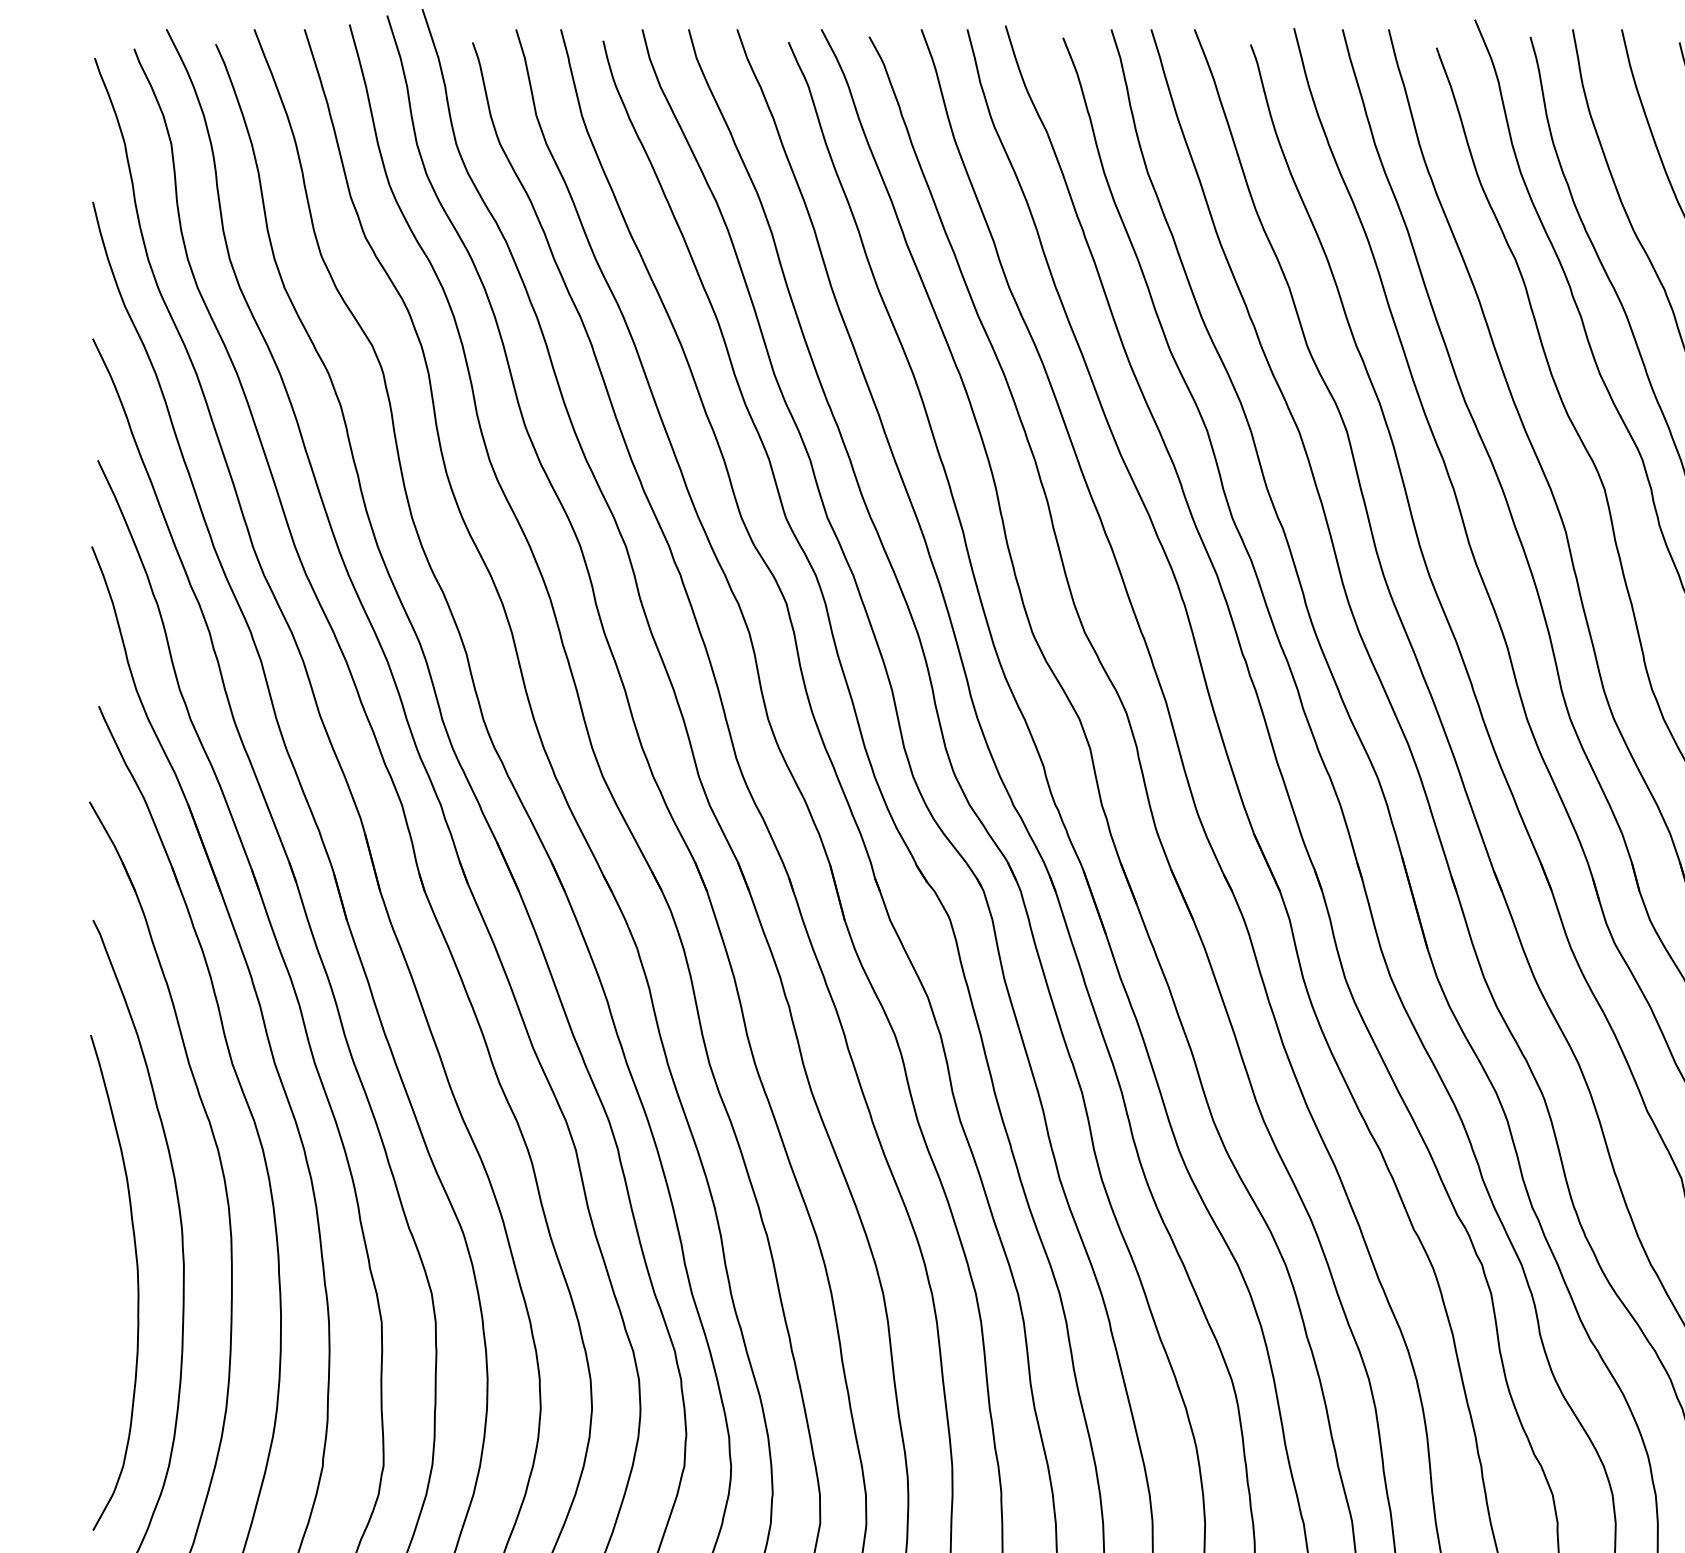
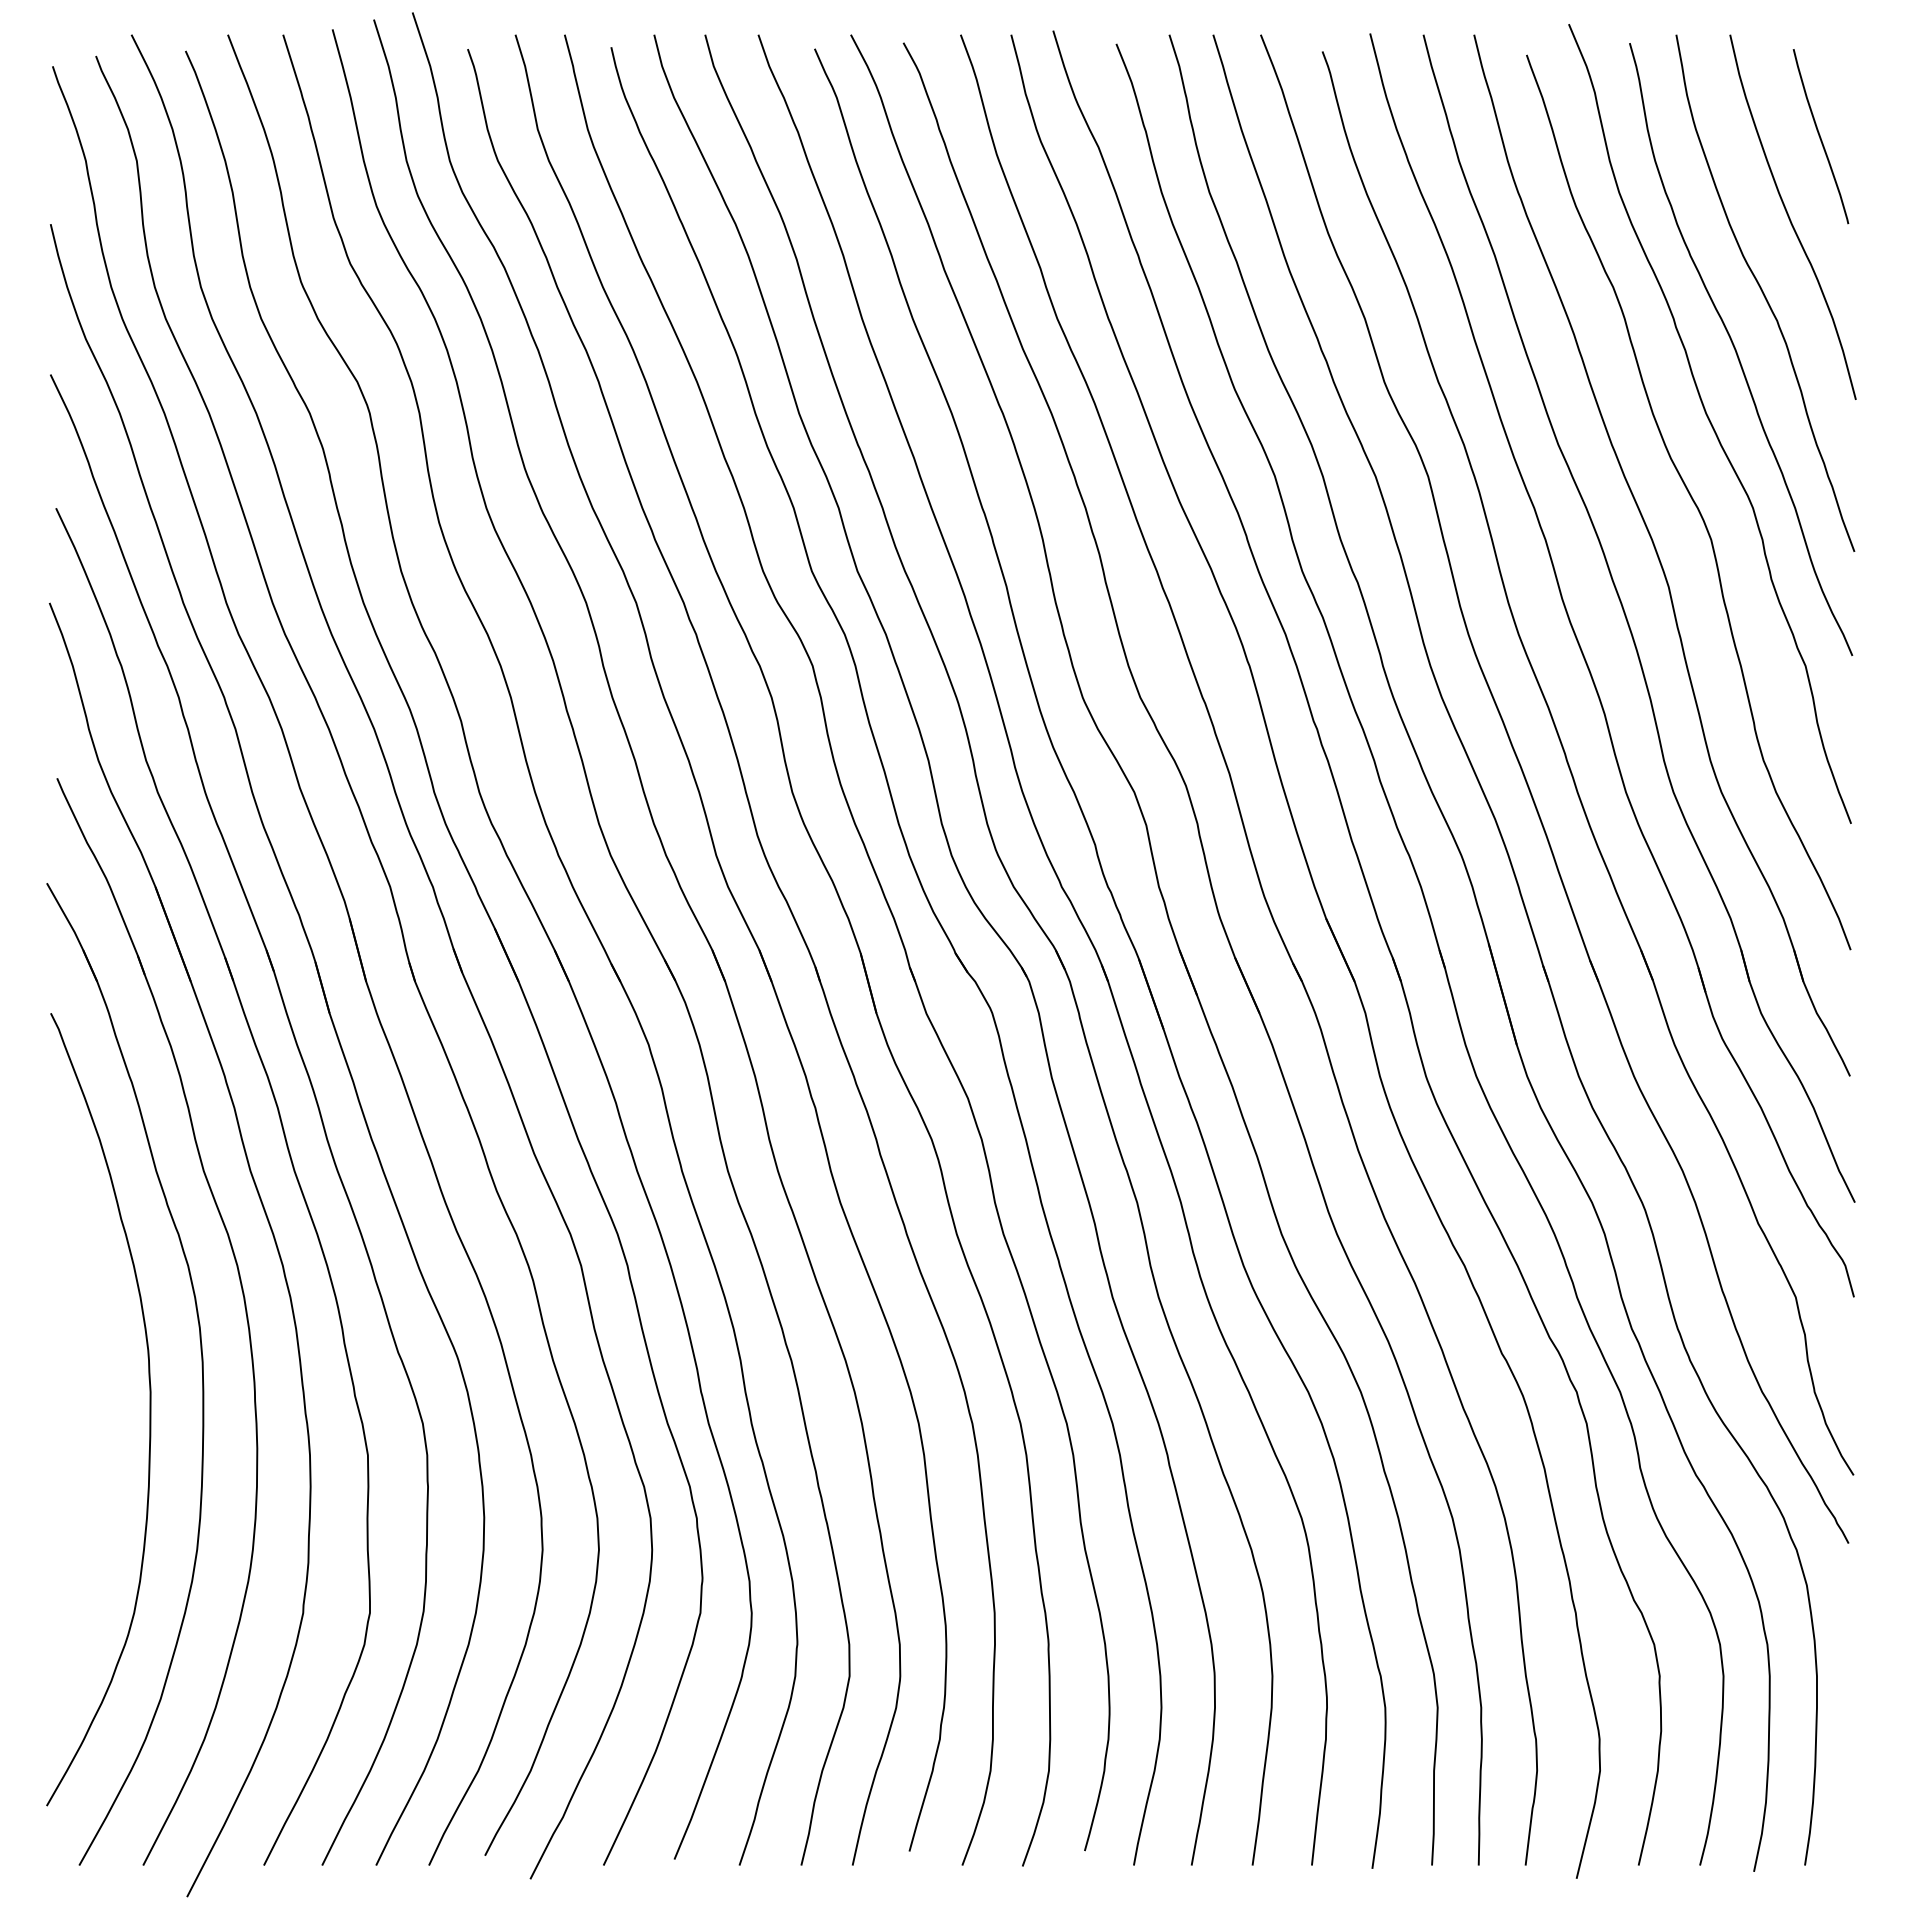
curve: (137, 1282) -> (99, 1411), removed

